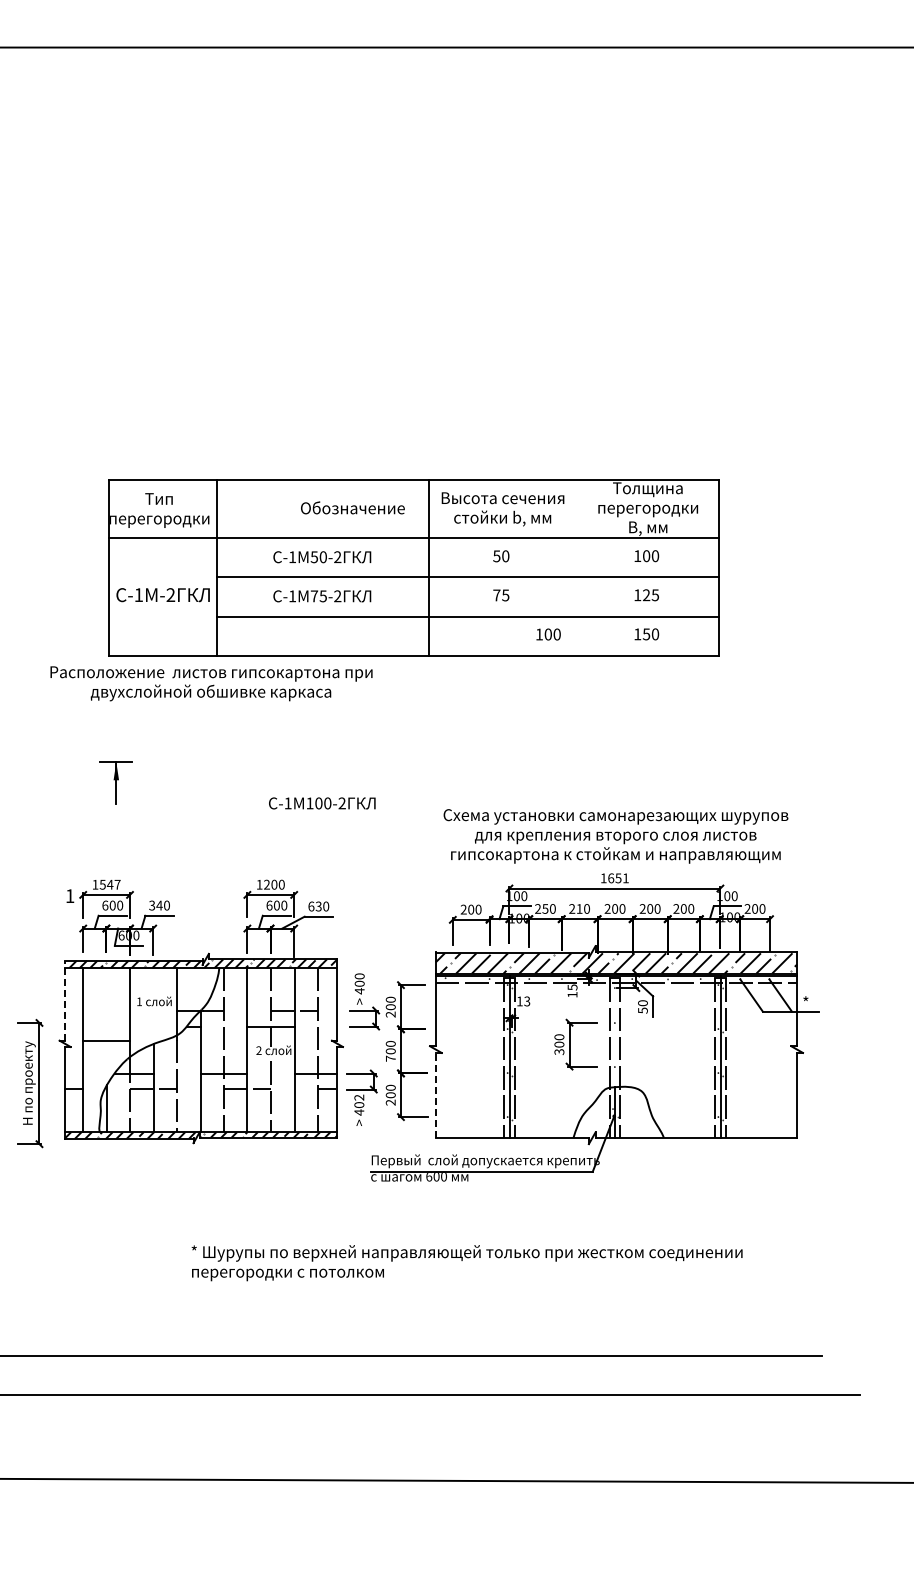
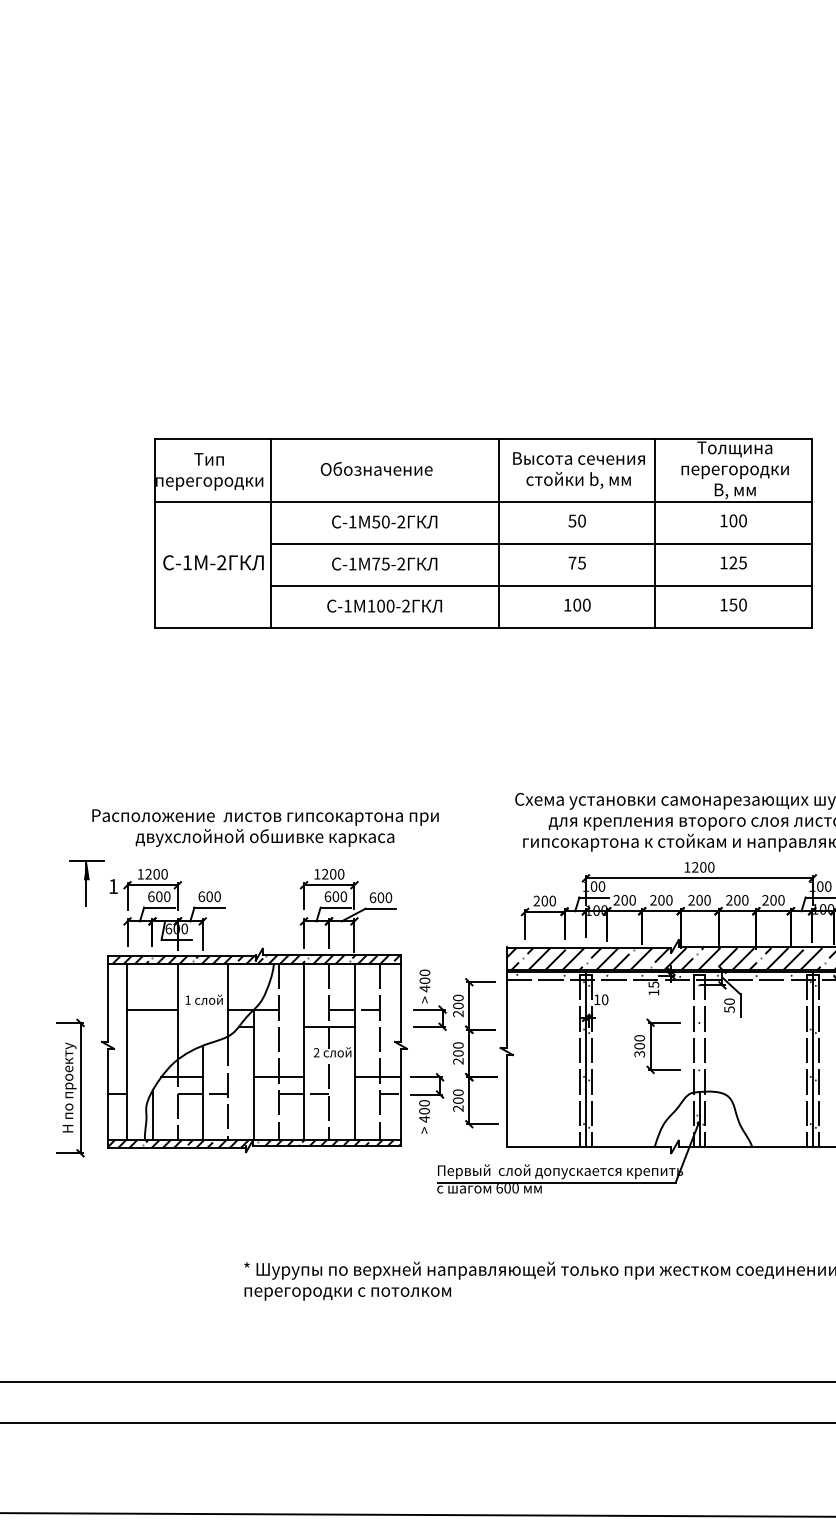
text: (352, 507) -> (376, 468), moved
line: (573, 567) -> (654, 533), added
text: (548, 634) -> (577, 605), moved
text: (211, 683) -> (265, 827), moved
part: (115, 782) -> (85, 882), moved
text: (322, 803) -> (384, 606), moved
text: (618, 878) -> (703, 867), 1651 -> 1200
text: (109, 884) -> (155, 874), 1547 -> 1200
text: (155, 905) -> (205, 896), 340 -> 600
text: (318, 906) -> (380, 897), 630 -> 600
text: (545, 908) -> (624, 899), 250 -> 200
text: (579, 908) -> (661, 899), 210 -> 200
line: (65, 1000) -> (108, 998), dashed -> solid
text: (527, 1001) -> (605, 999), 13 -> 10
line: (105, 1041) -> (151, 1010), moved
text: (390, 1058) -> (458, 1061), 700 -> 200
line: (435, 1095) -> (506, 1100), dashed -> solid
text: (359, 1097) -> (424, 1103), 402 -> 400

